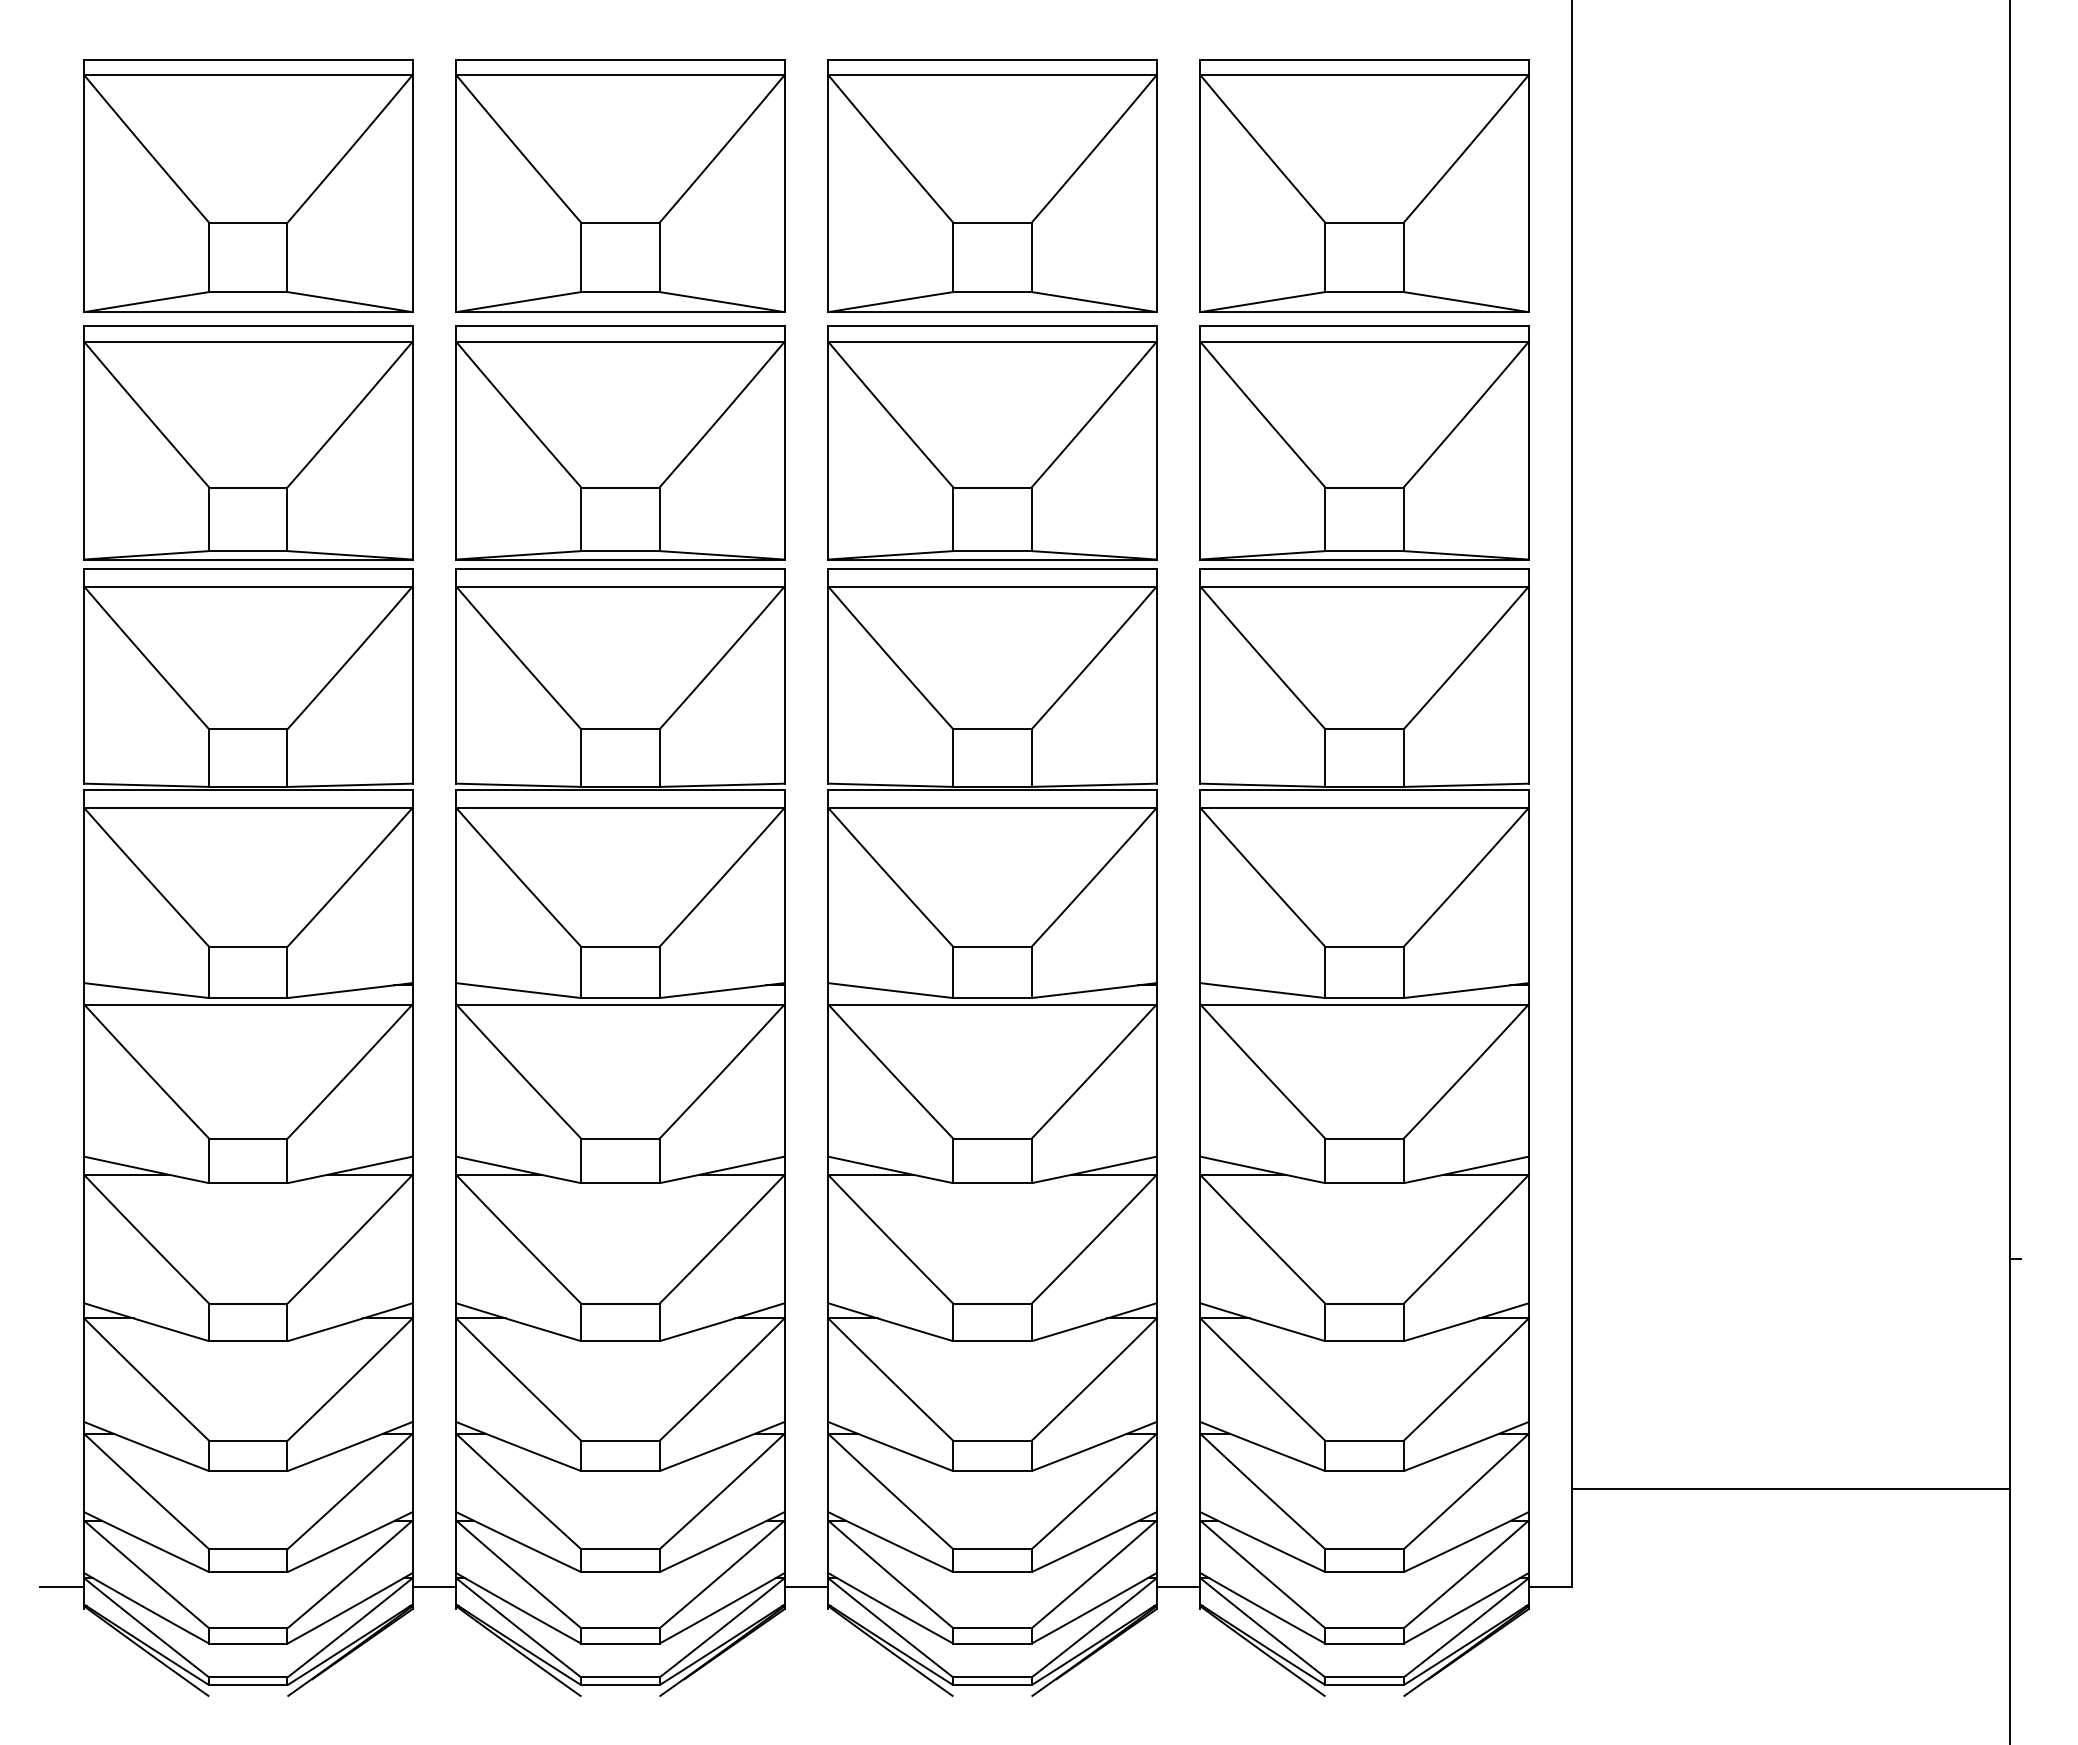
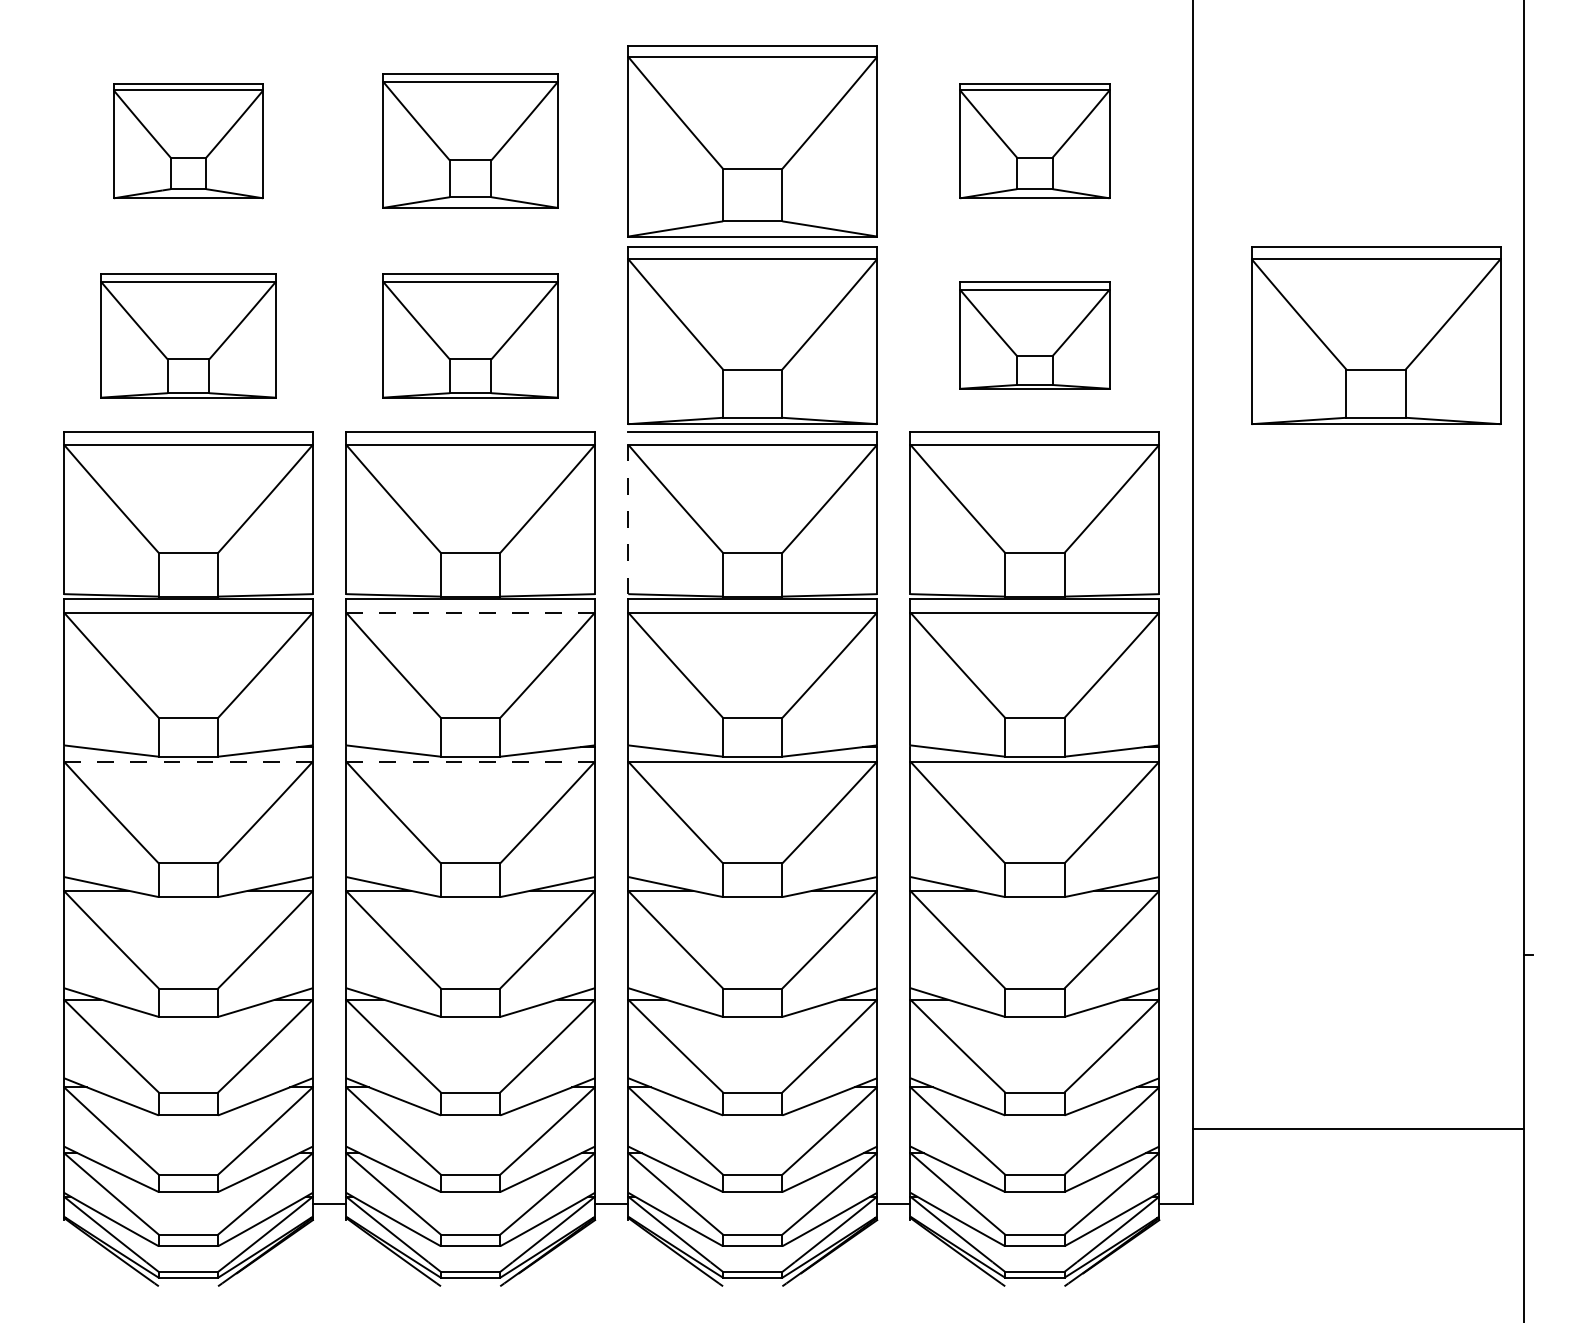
part: (248, 185) -> (188, 140), size x0.6
part: (620, 185) -> (470, 140), size x0.7
part: (1364, 185) -> (1034, 140), size x0.6
part: (248, 442) -> (188, 335), size x0.7
part: (620, 442) -> (470, 335), size x0.7
part: (1364, 442) -> (1034, 335), size x0.6
part: (1814, 442) -> (1376, 335), added
line: (828, 676) -> (628, 512), solid -> dashed
line: (620, 807) -> (470, 612), solid -> dashed
line: (248, 1004) -> (188, 761), solid -> dashed
line: (620, 1004) -> (470, 761), solid -> dashed
line: (62, 1587) -> (47, 1203), removed

